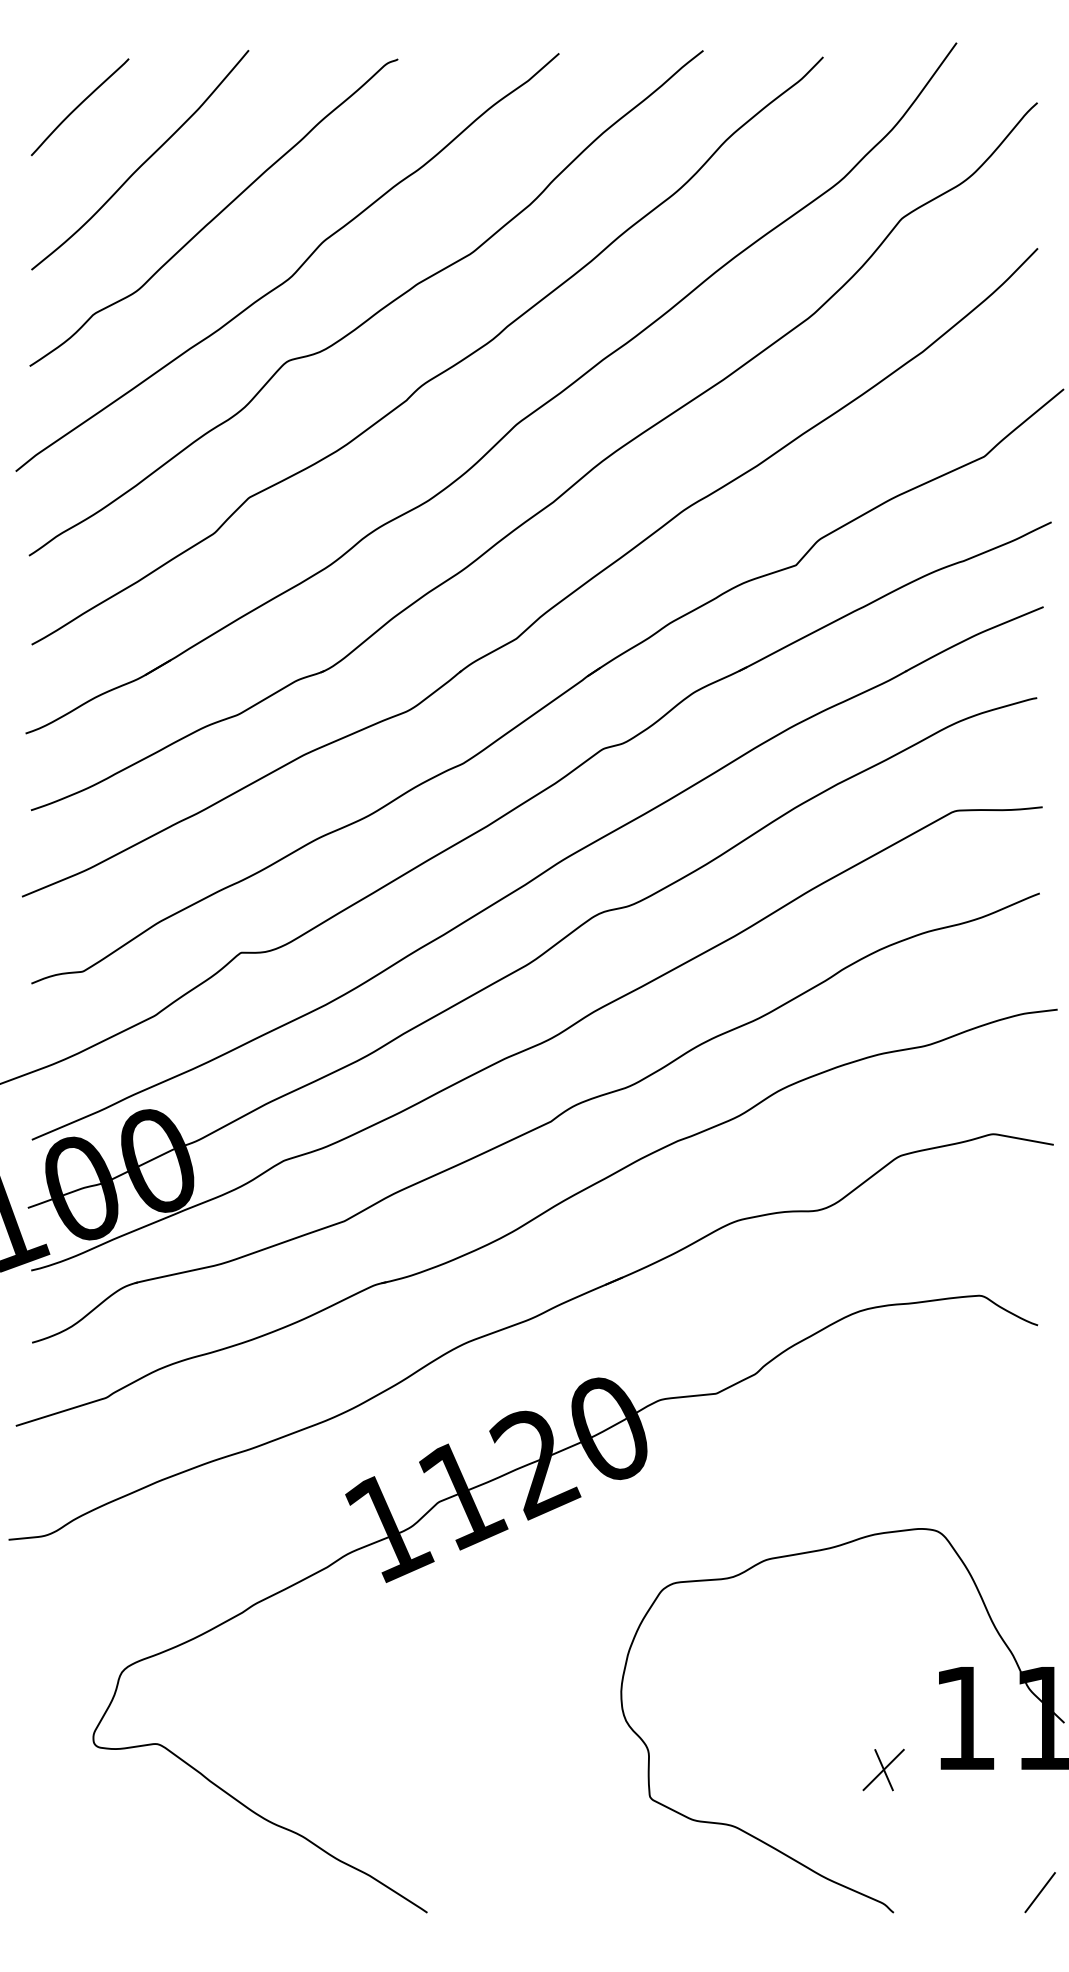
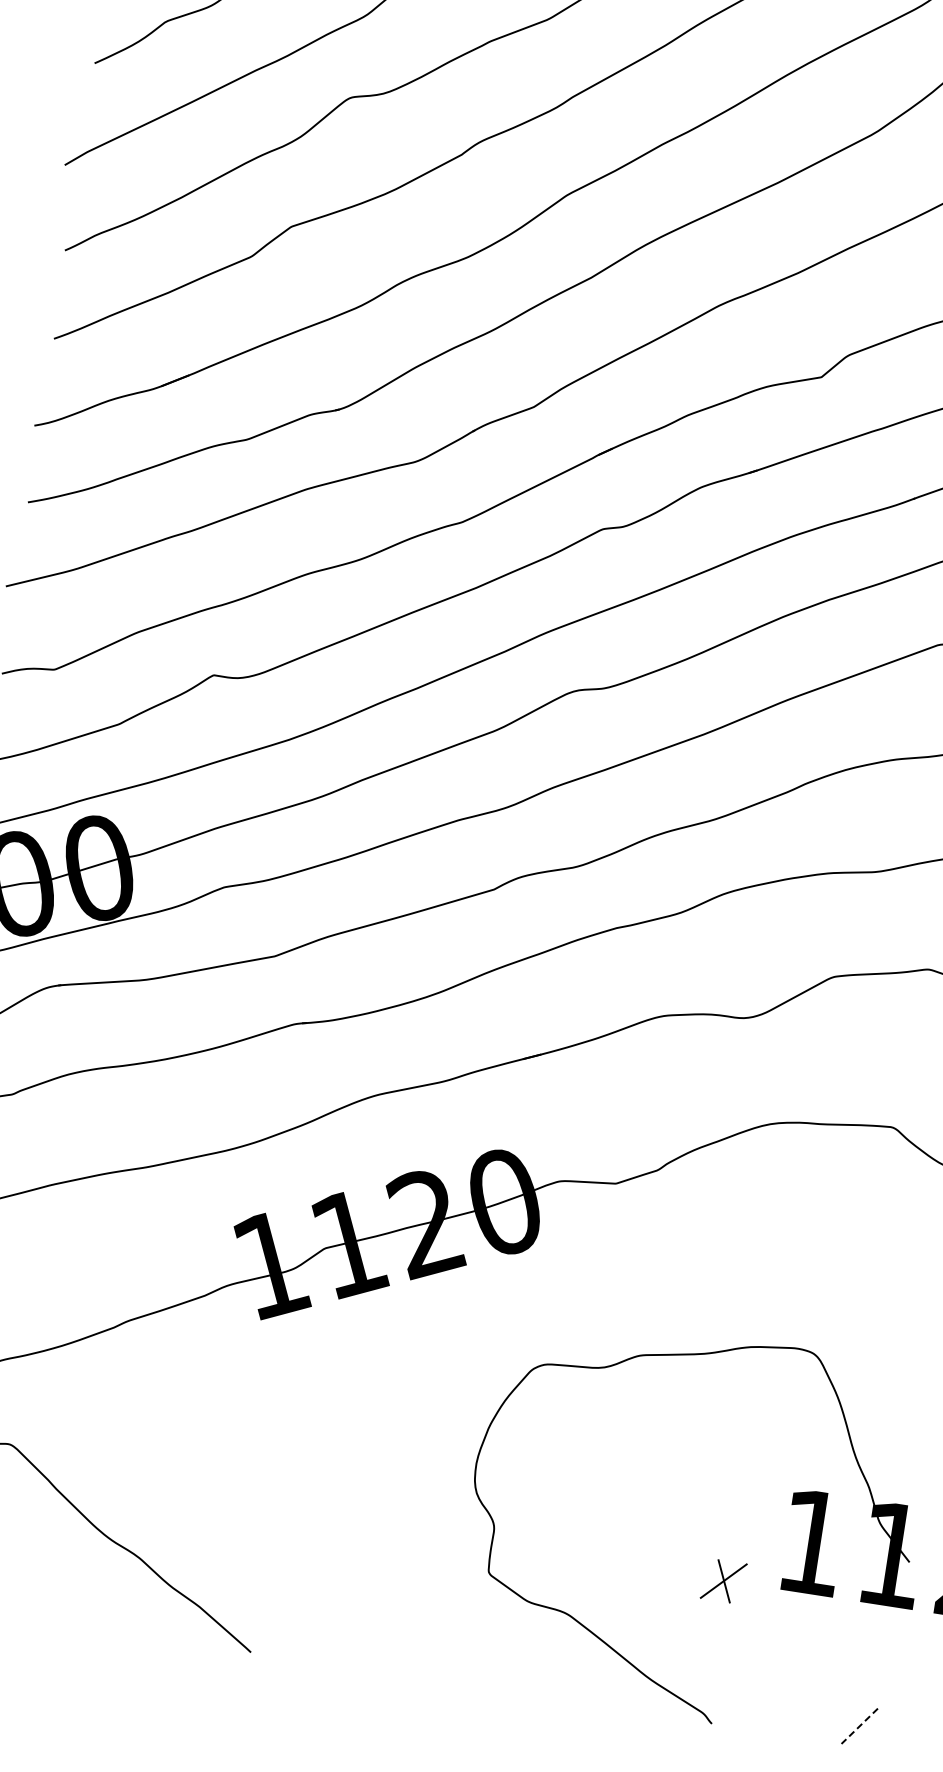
line: (1039, 1892) -> (859, 1726), solid -> dashed

